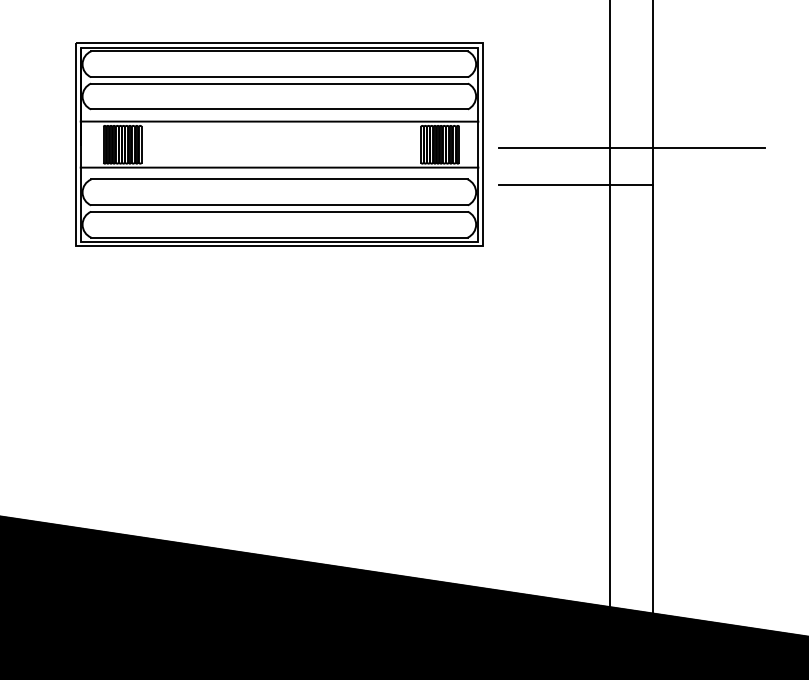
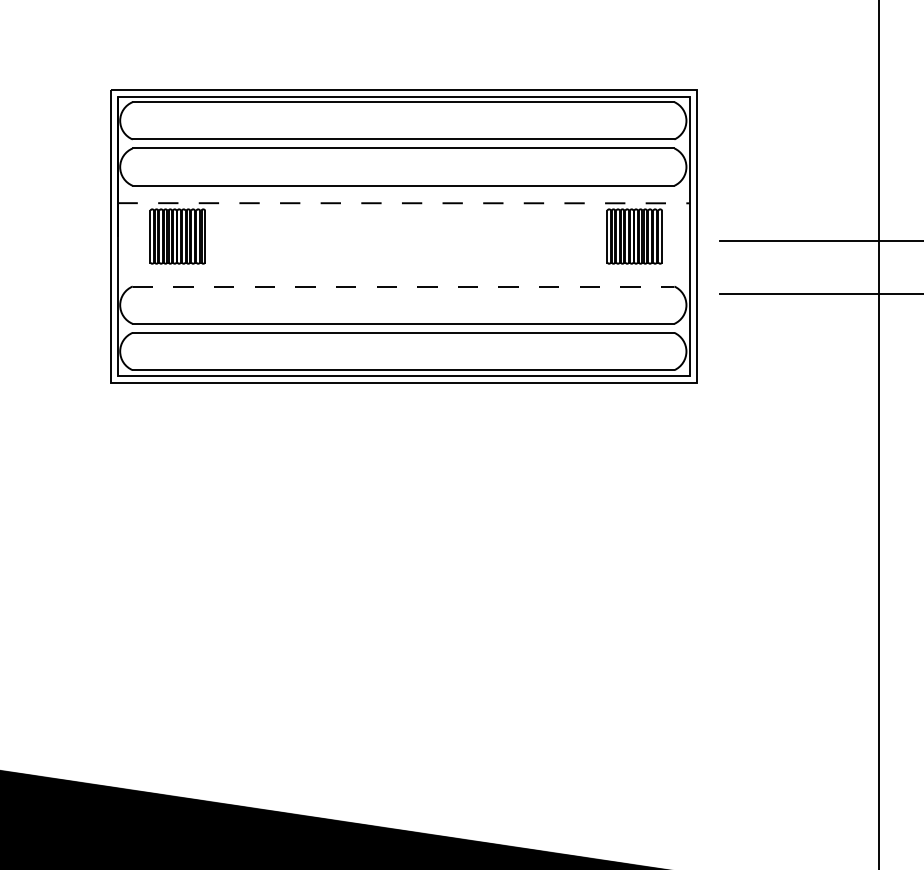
line: (279, 121) -> (403, 203), solid -> dashed
line: (279, 167) -> (403, 269), removed
line: (280, 179) -> (404, 286), solid -> dashed

